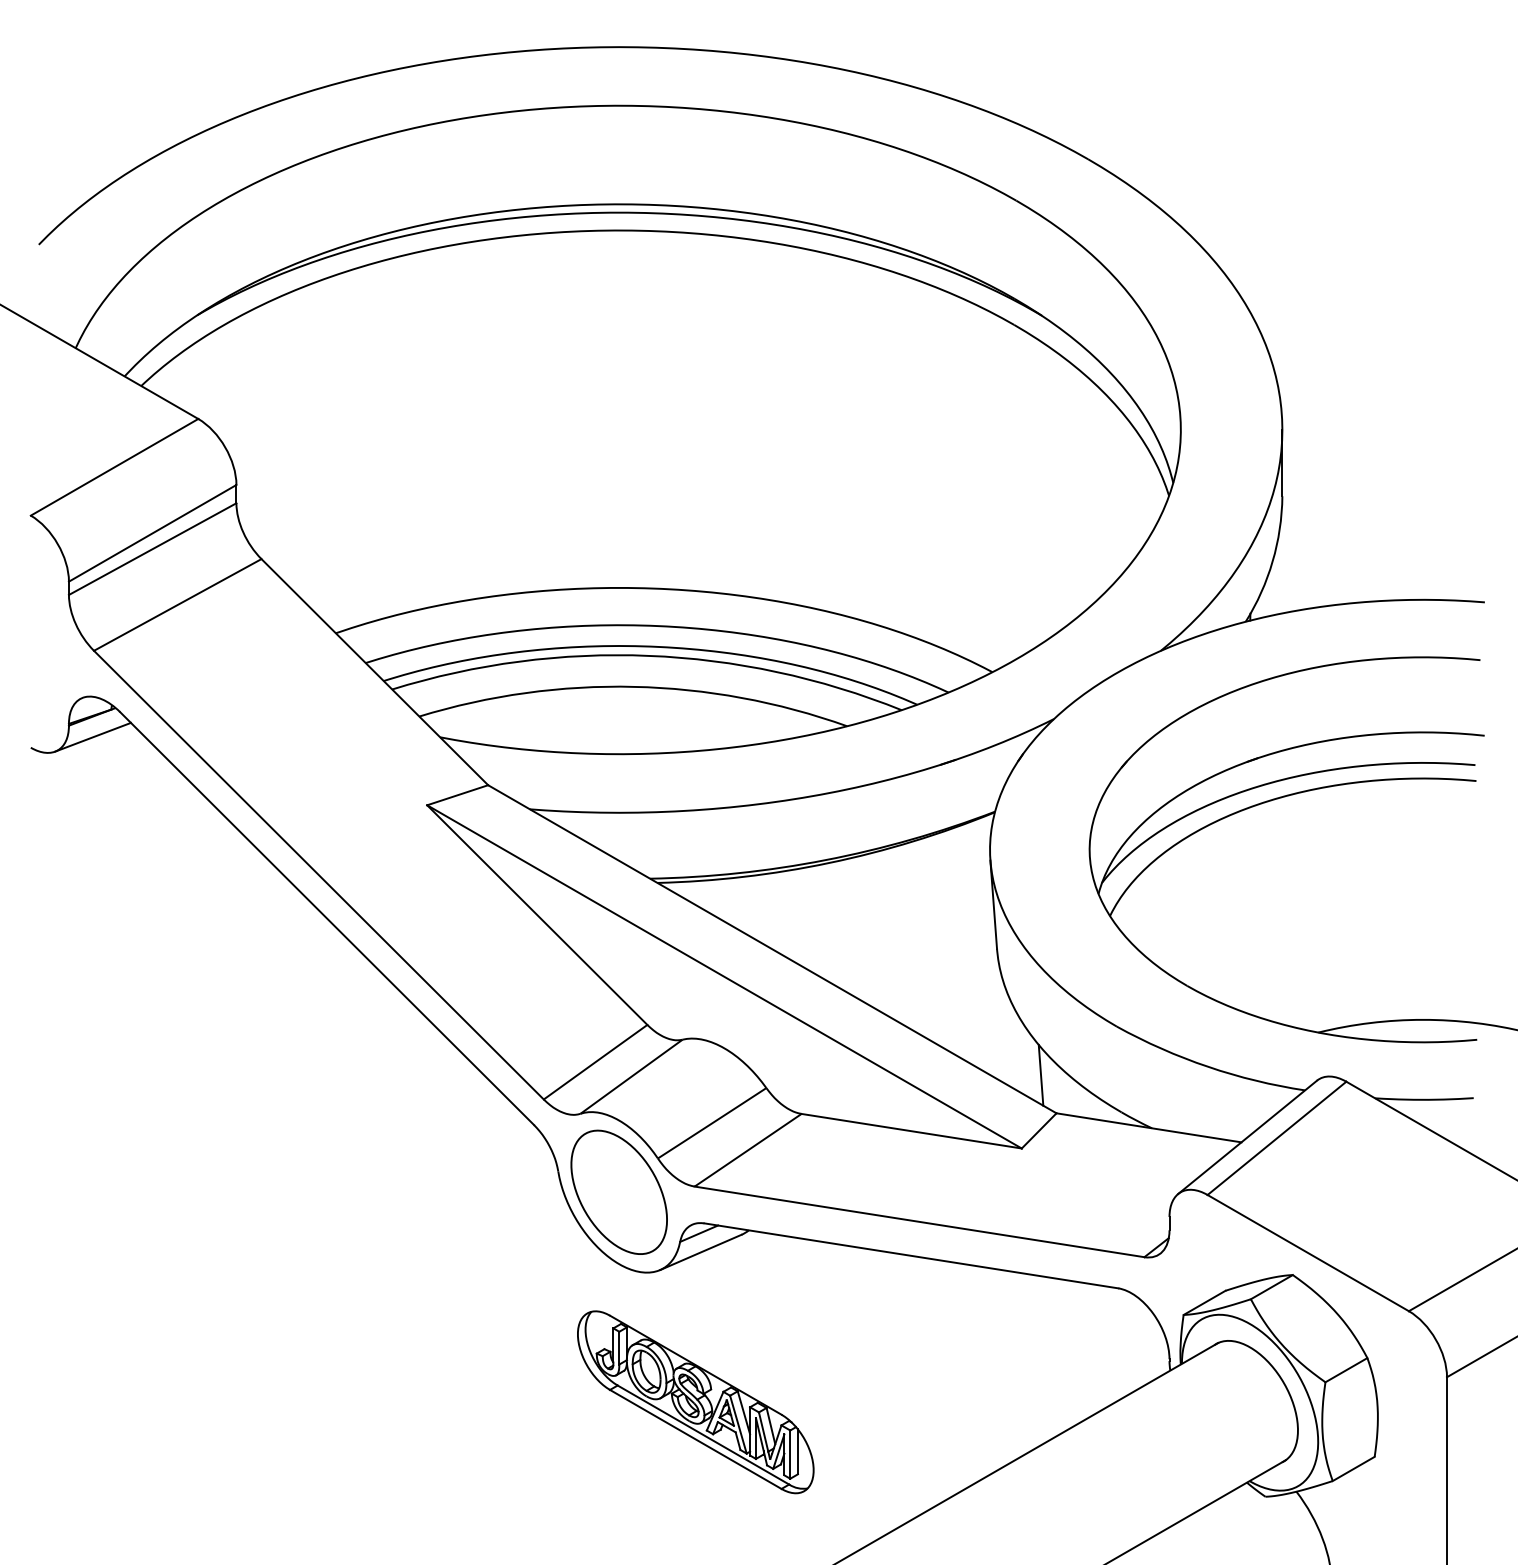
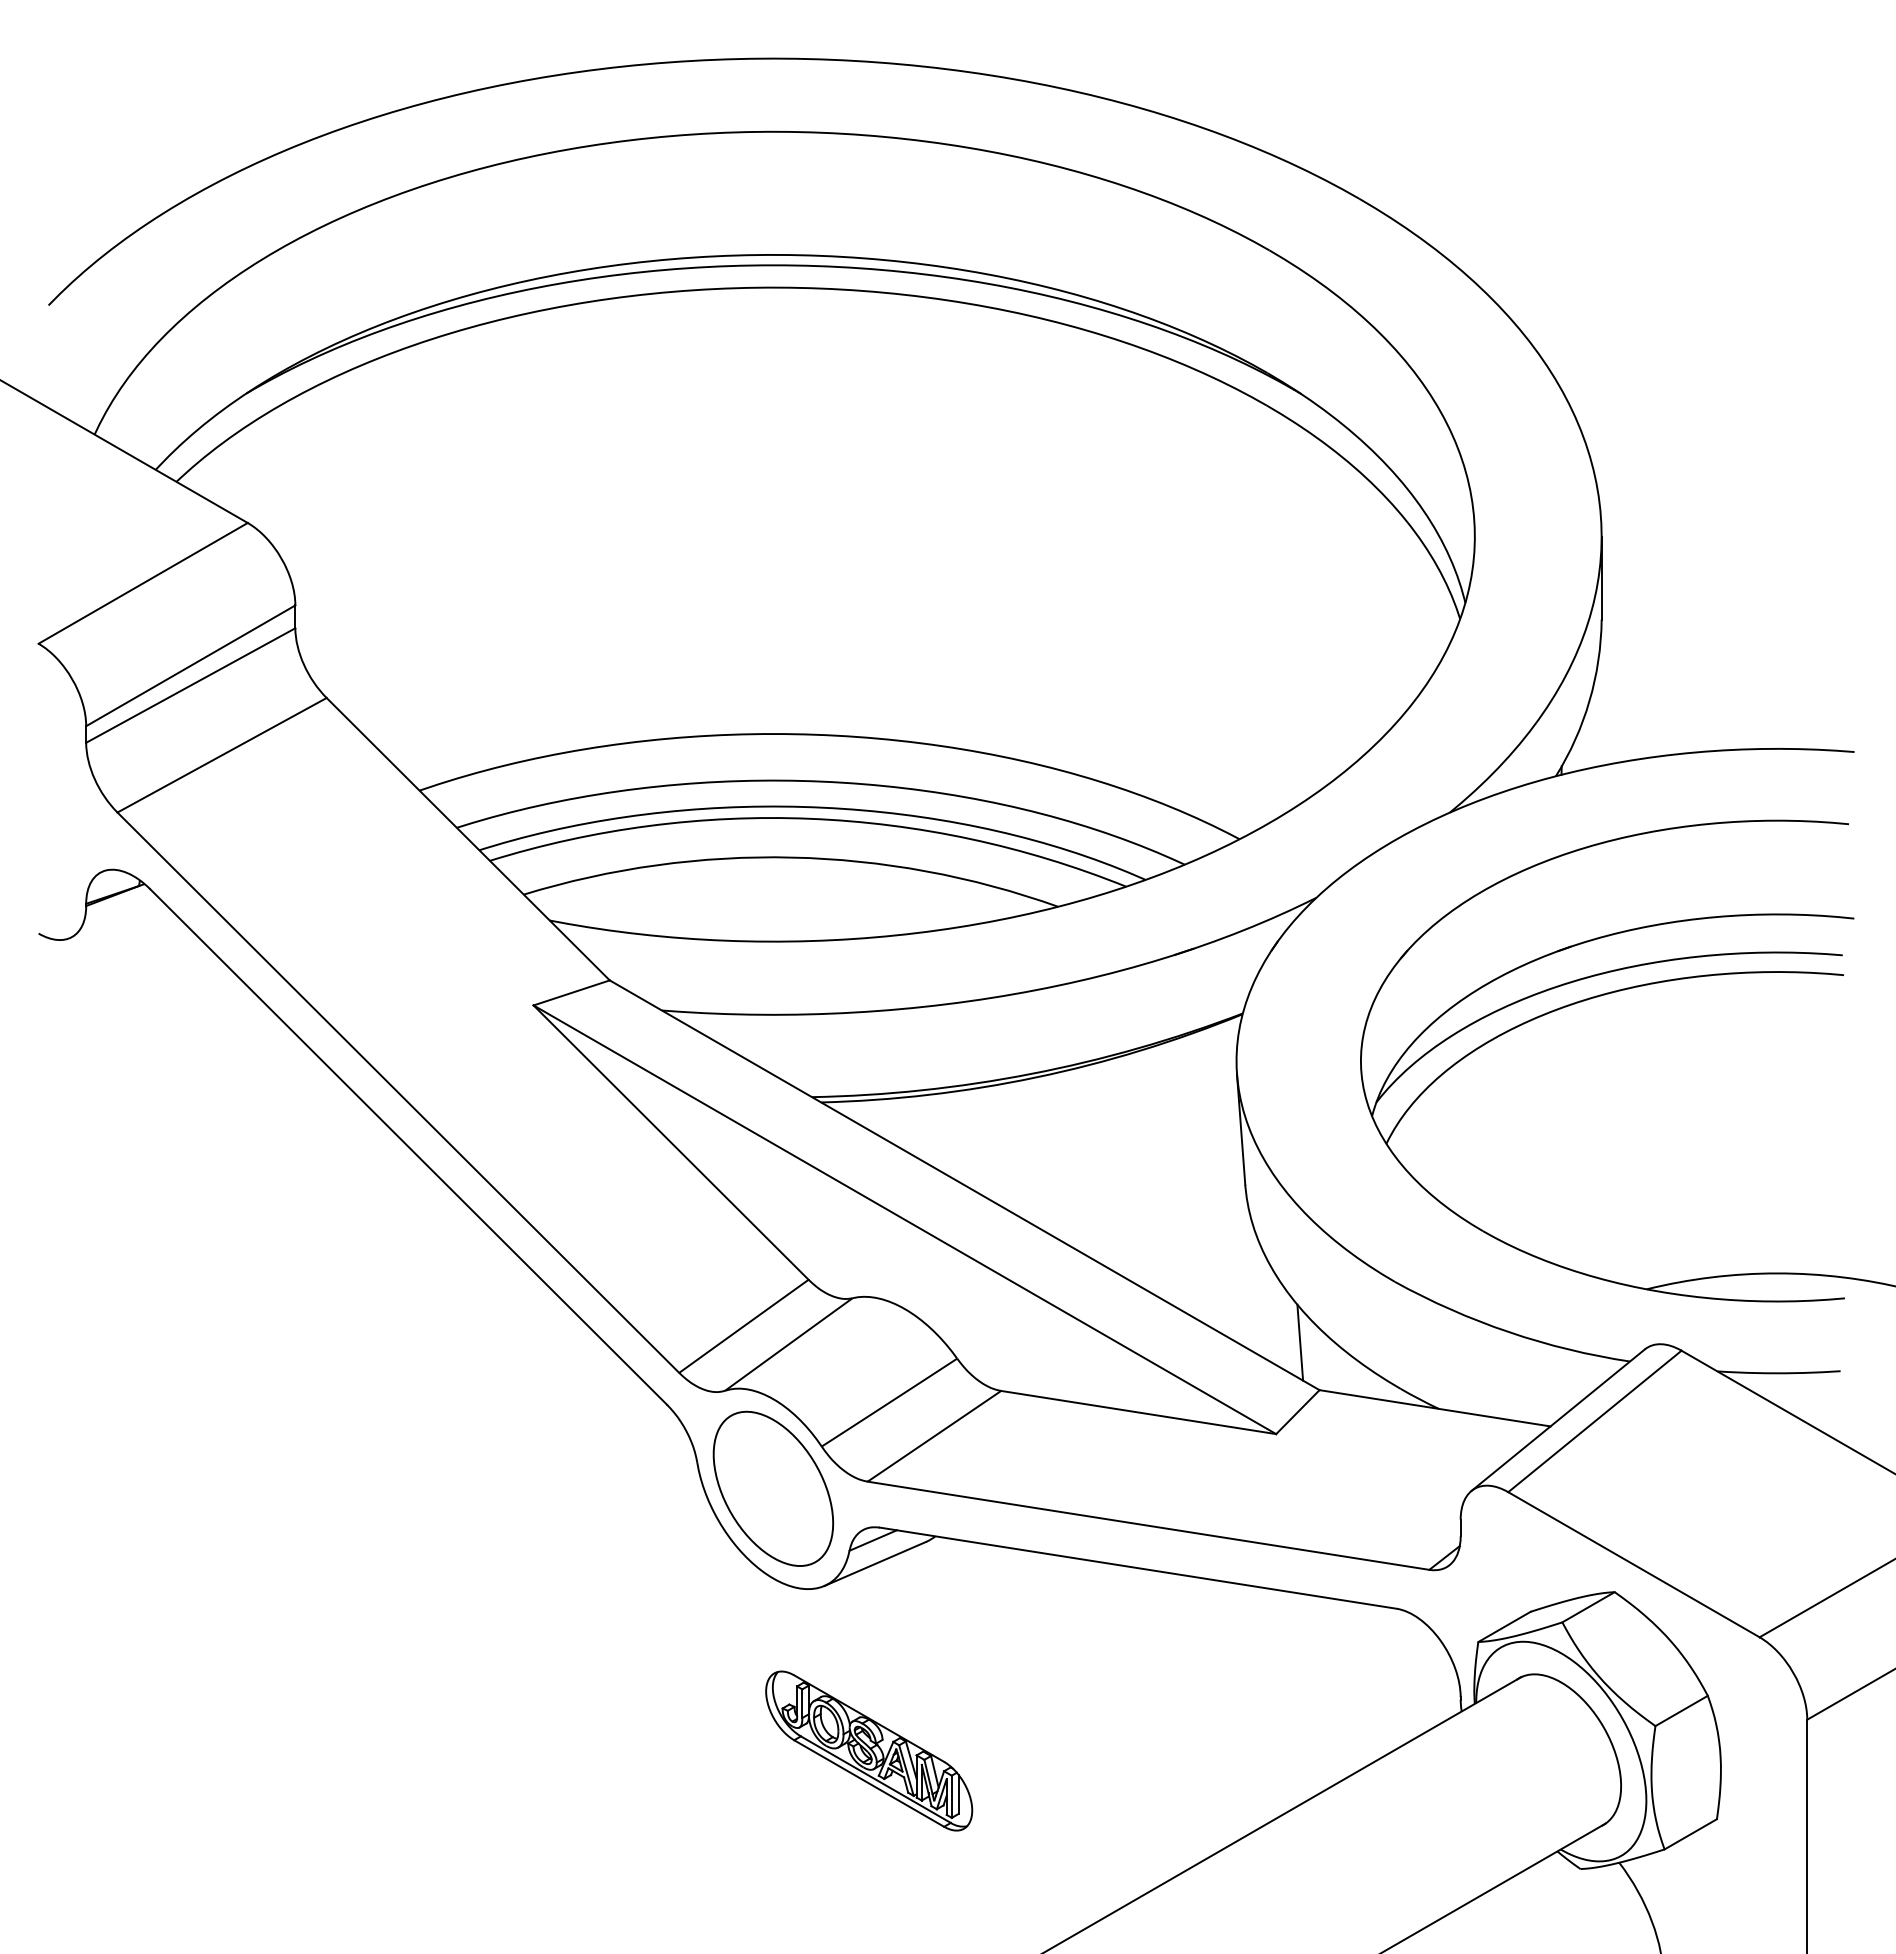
line: (93, 737) -> (116, 920), removed
part: (696, 1401) -> (869, 1750), size x0.7

